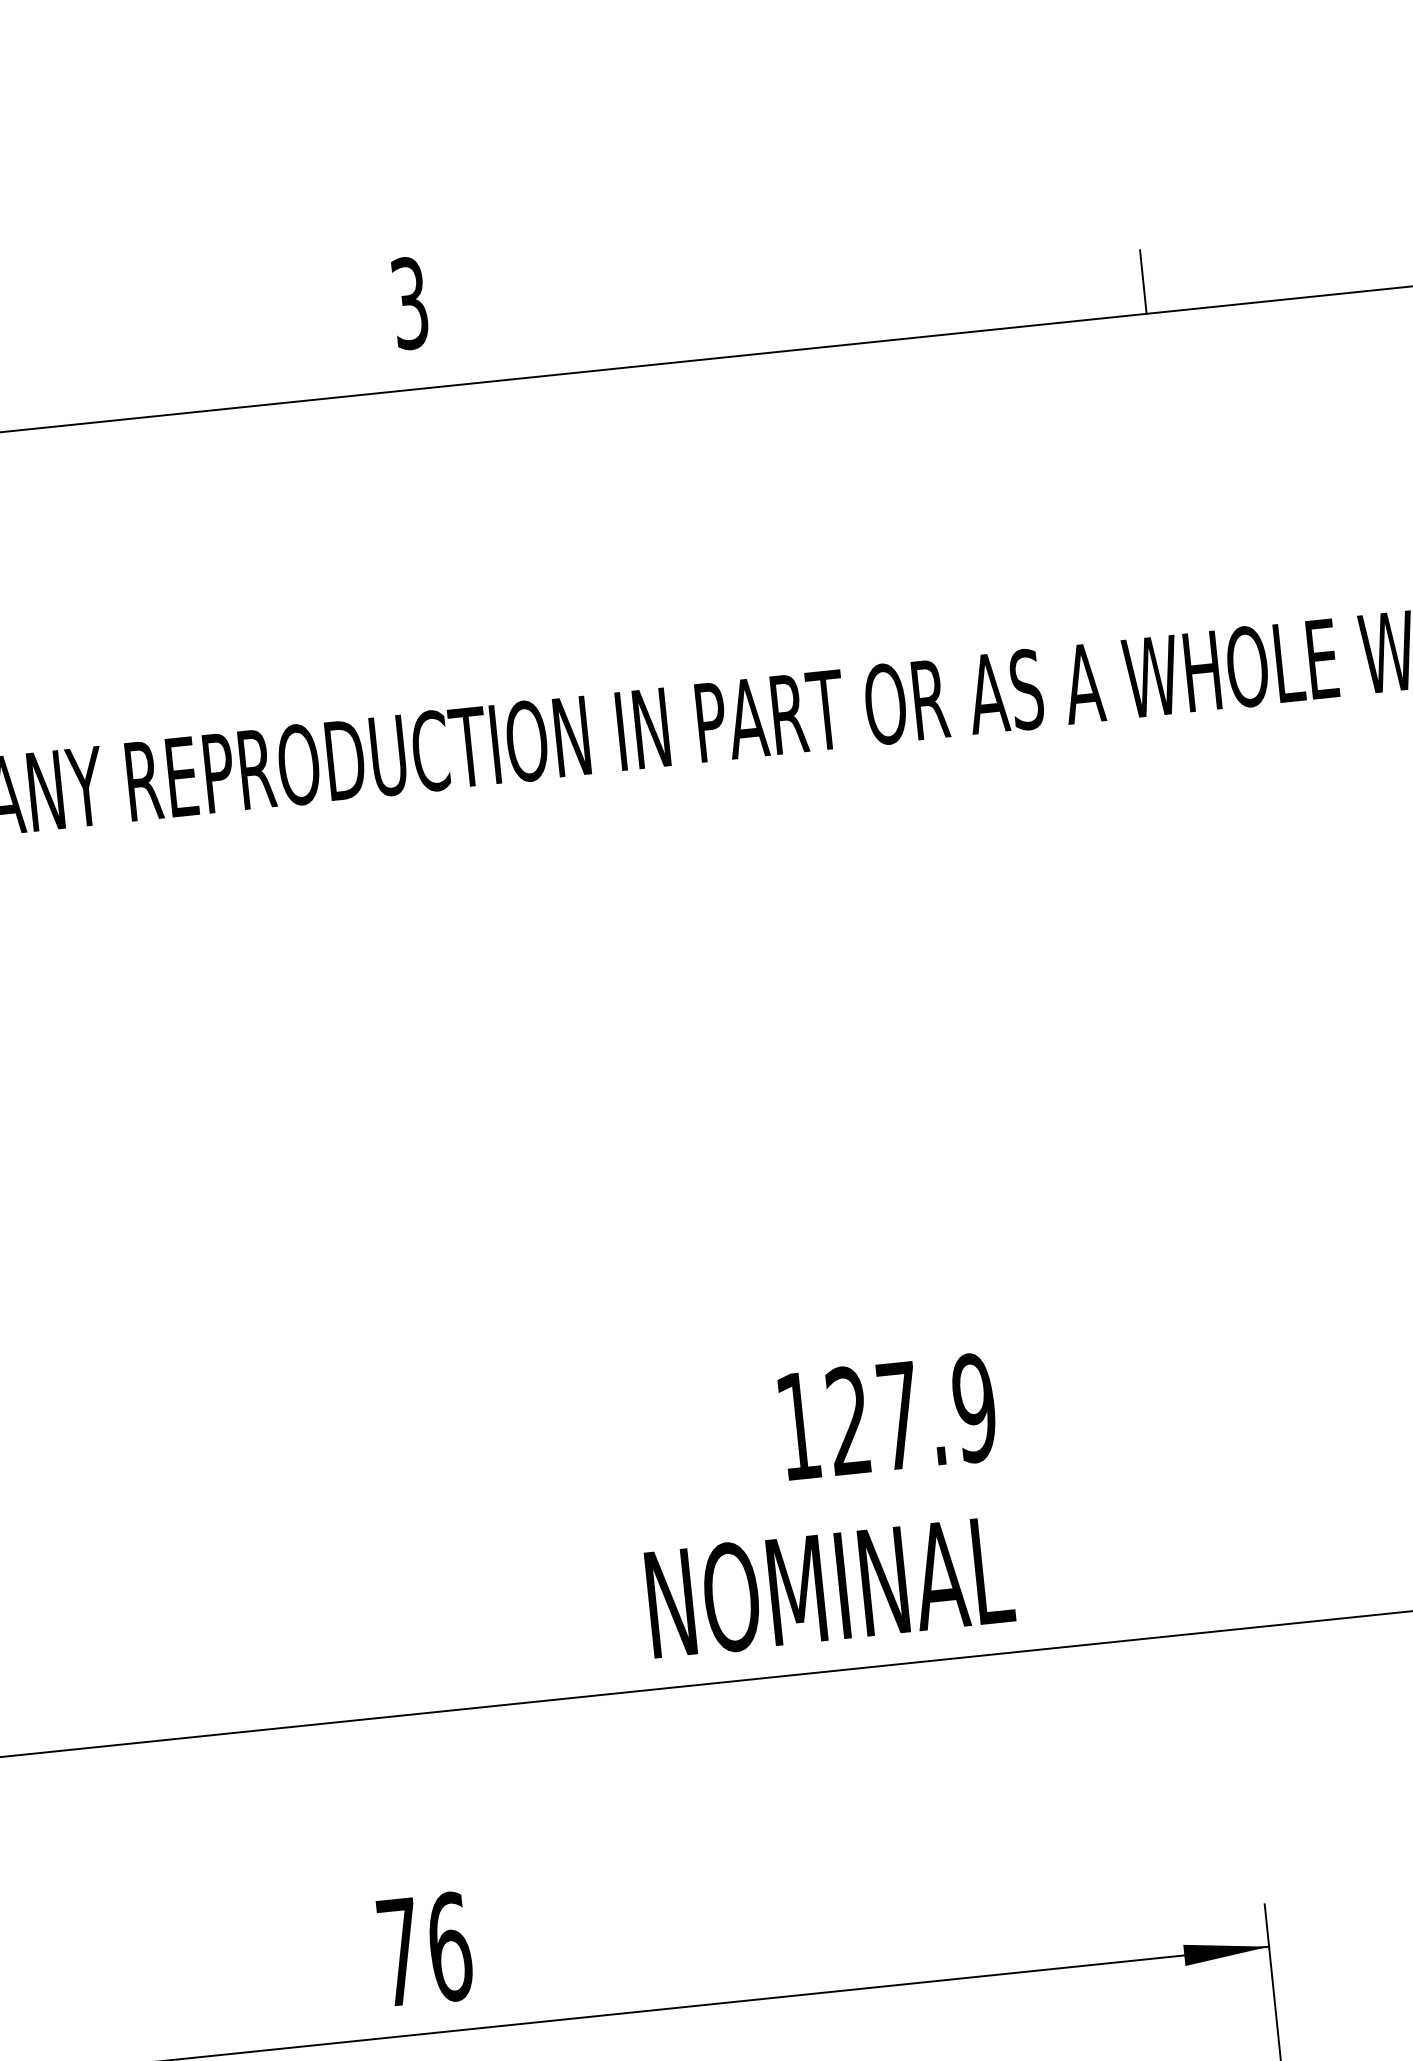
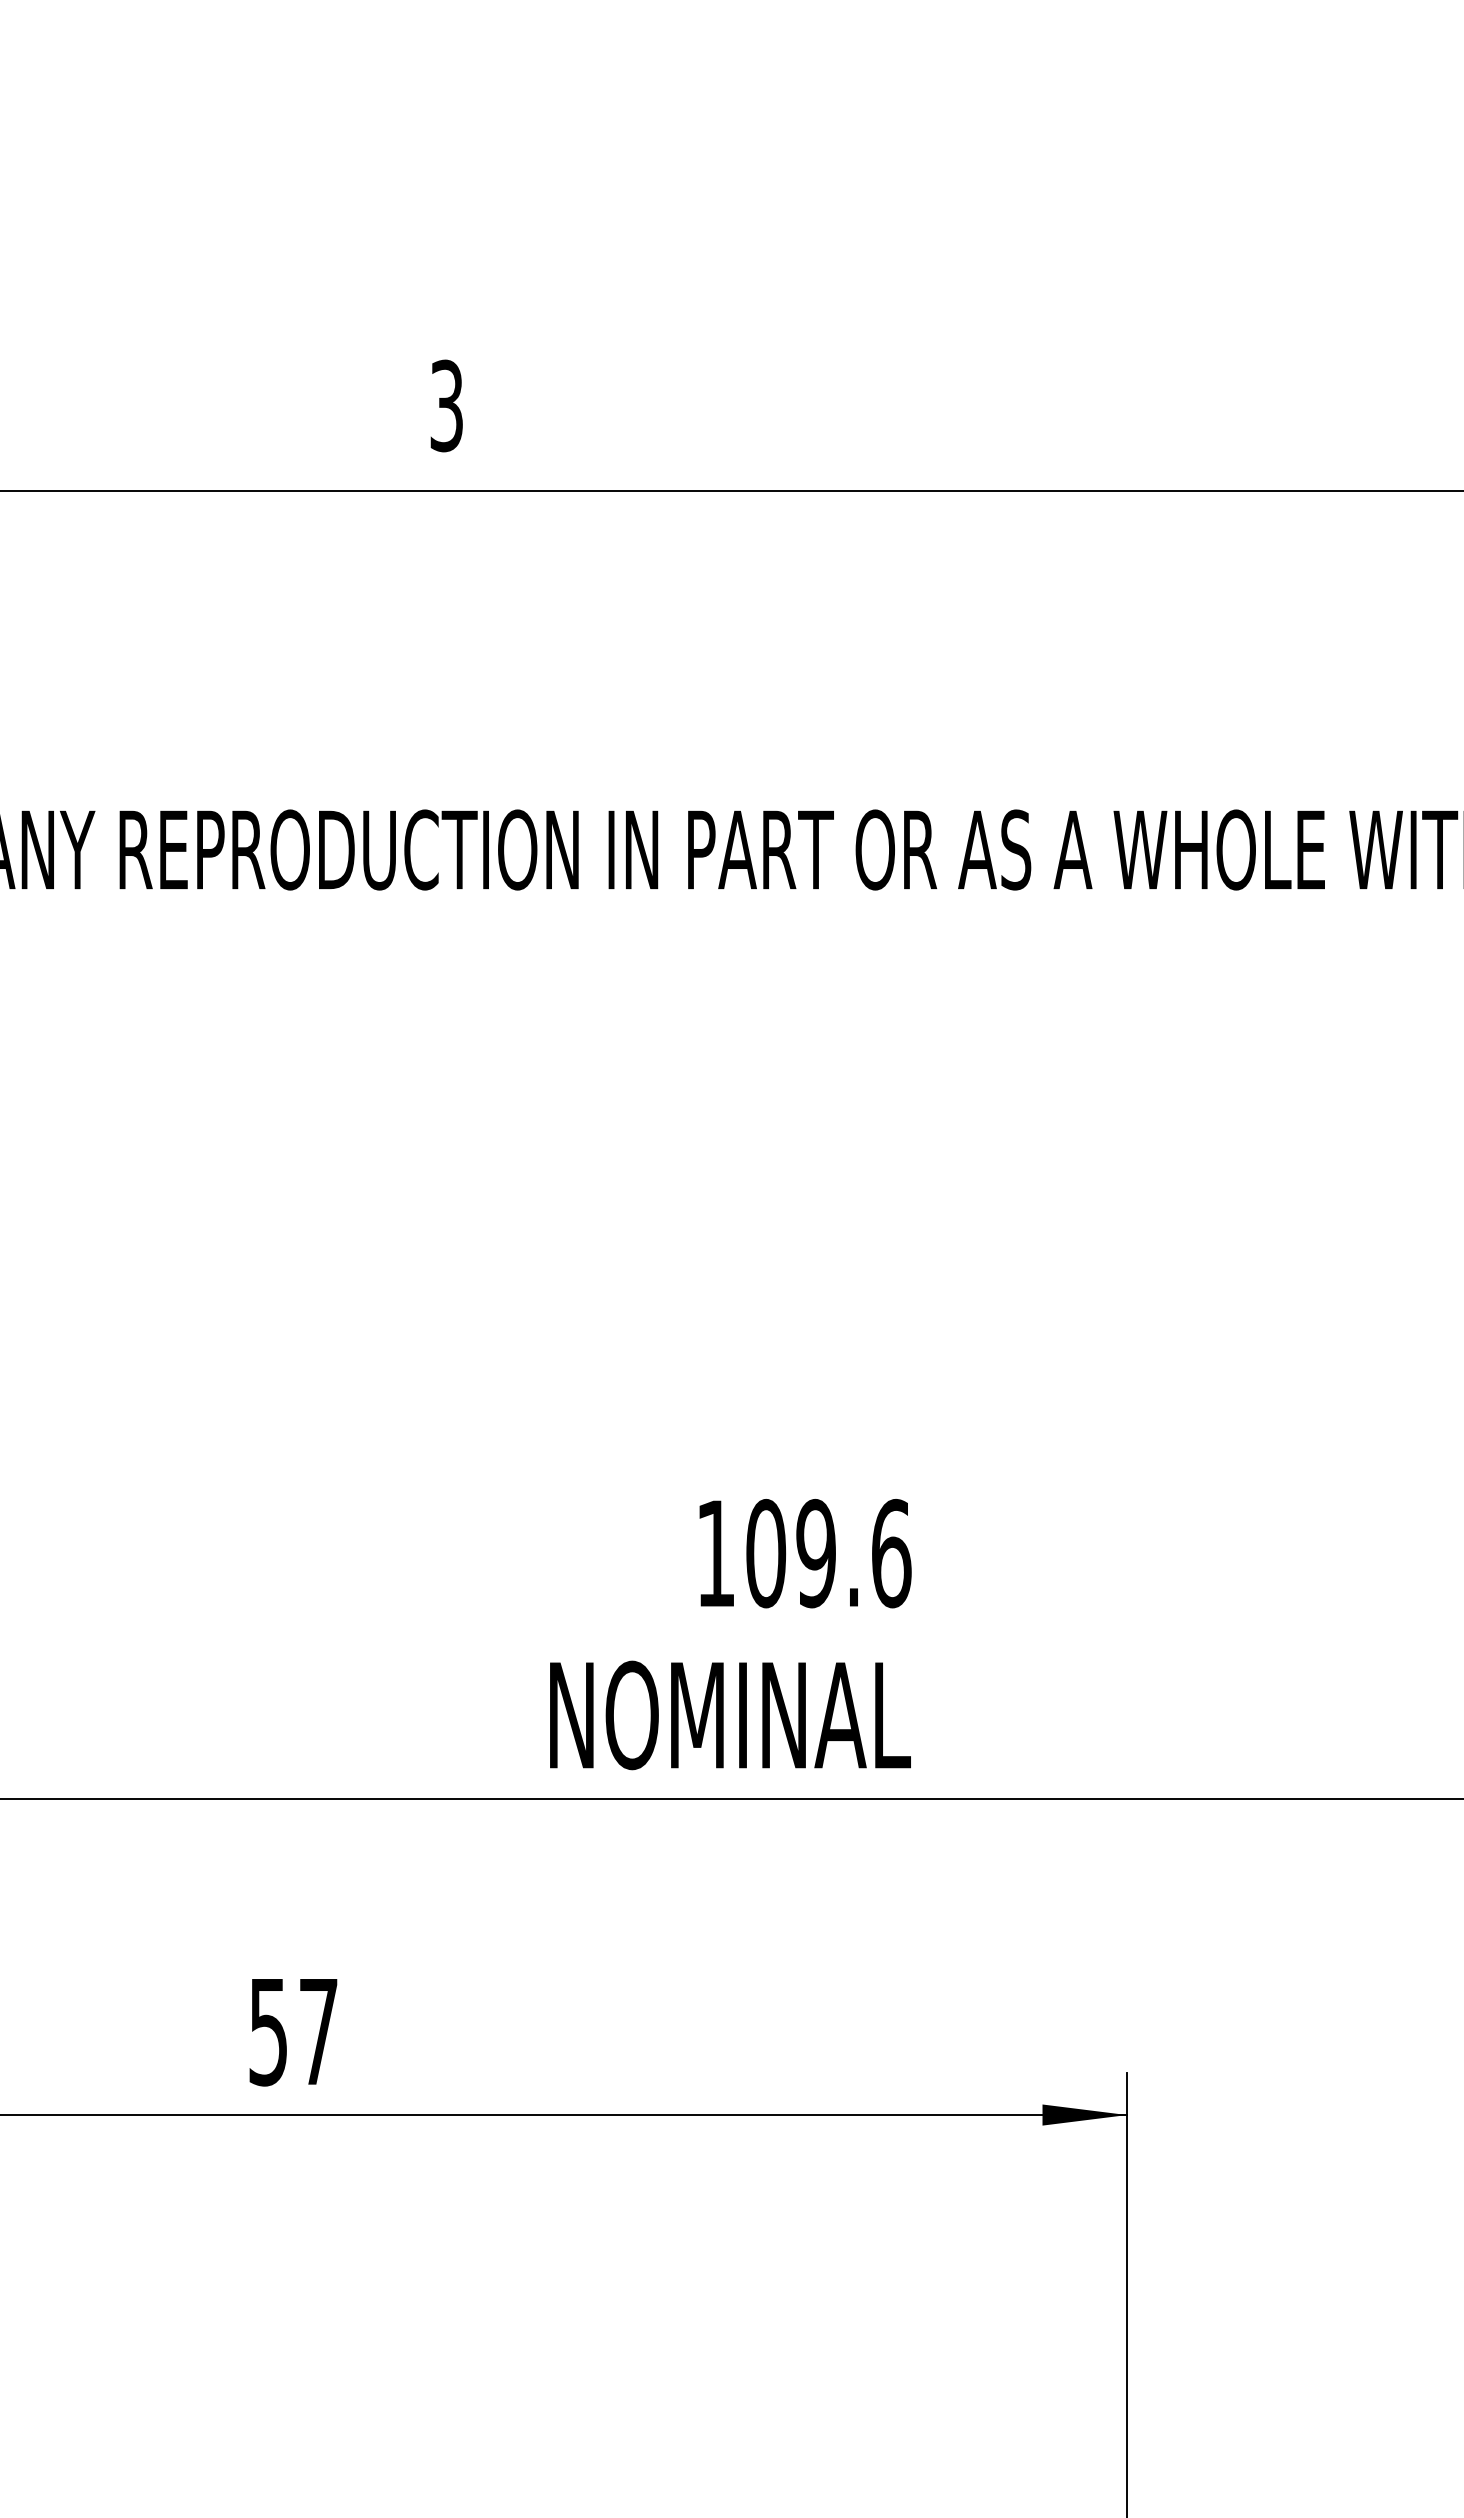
line: (1143, 281) -> (1172, 459), removed
text: (911, 1414) -> (828, 1553), 127.9 -> 109.6
text: (424, 1949) -> (293, 2031), 76 -> 57

